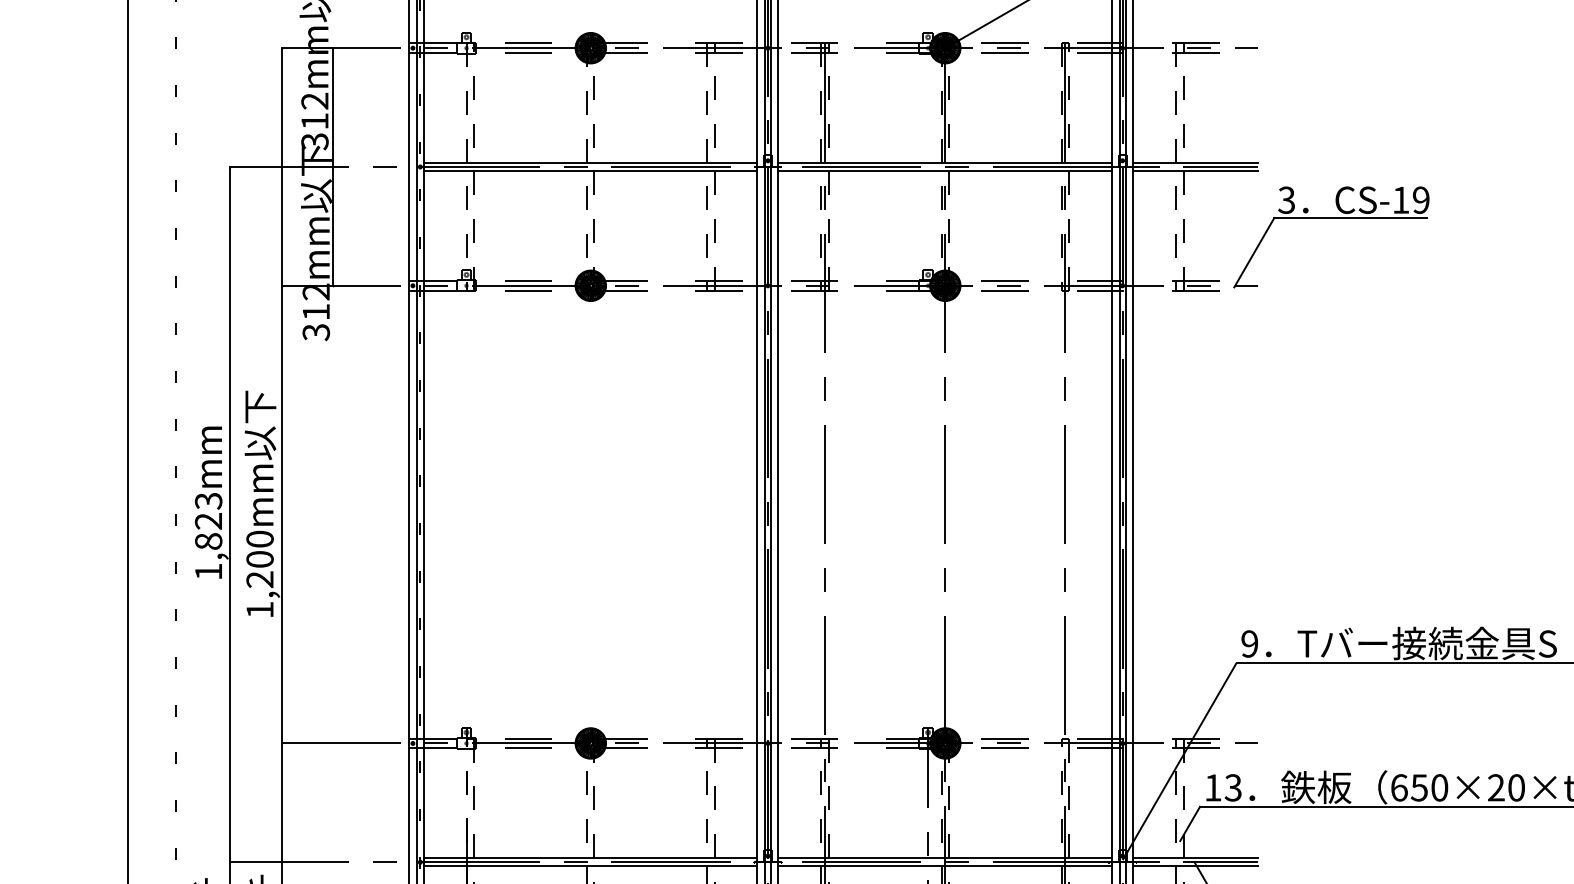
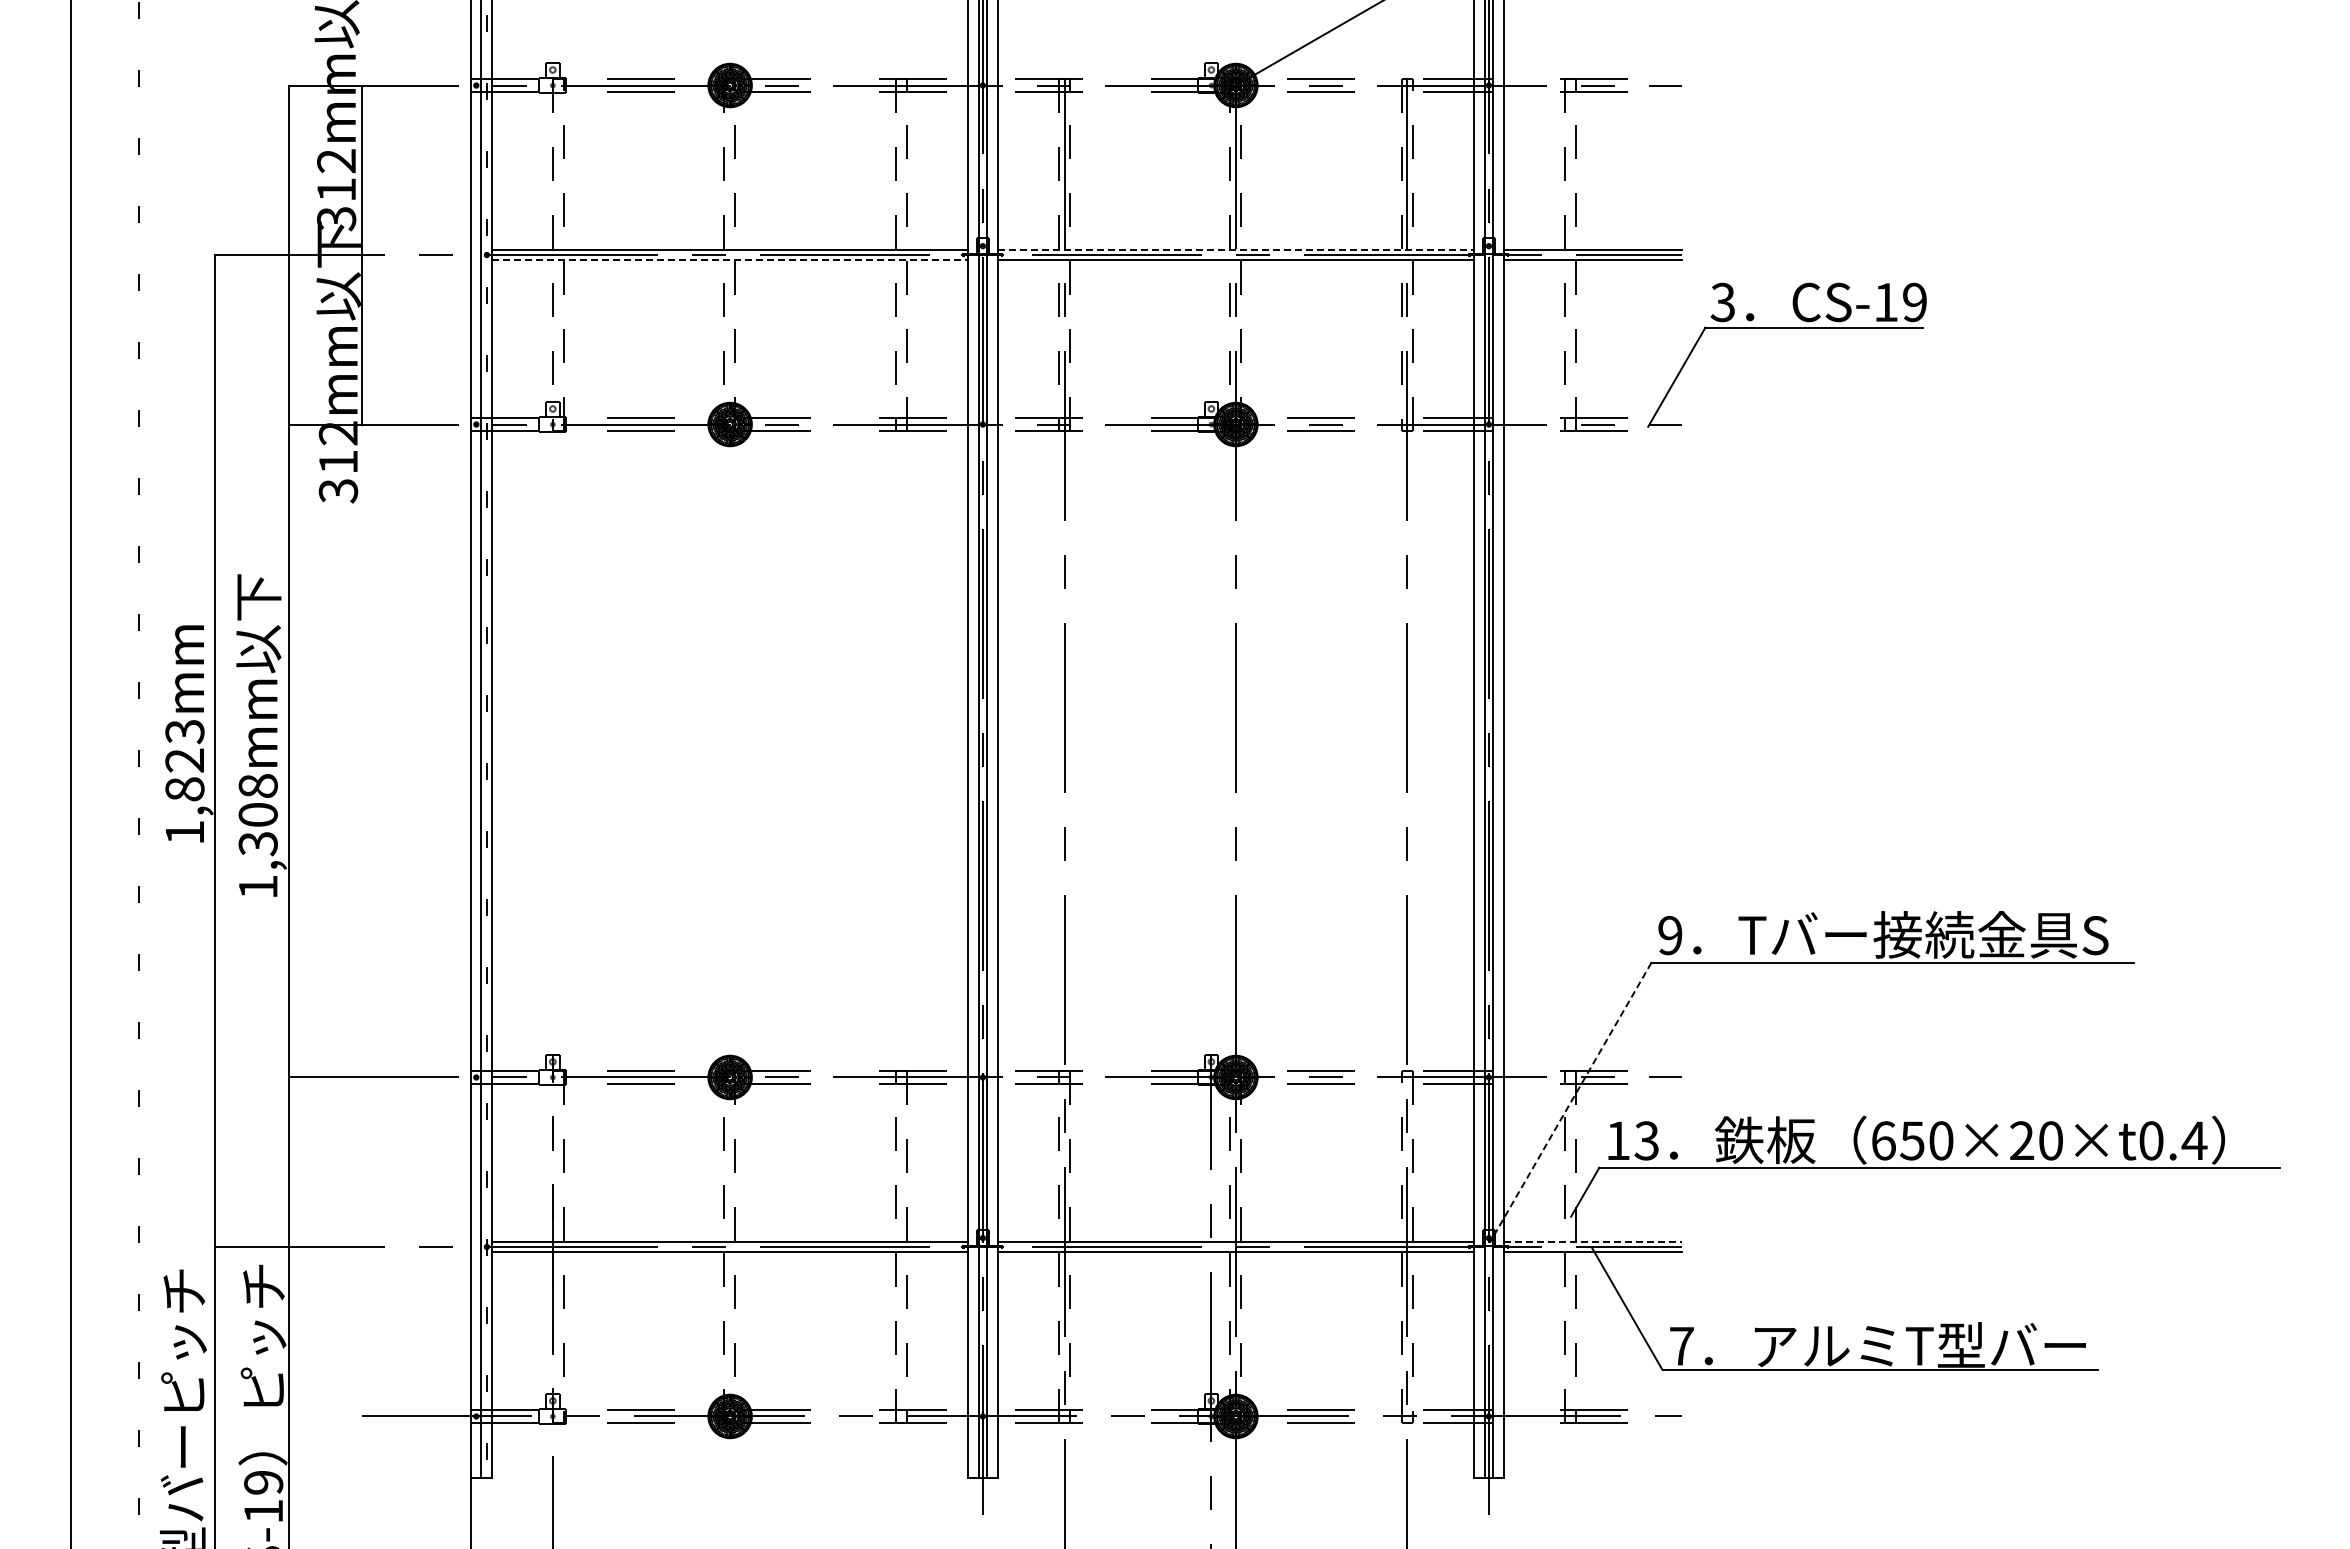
line: (945, 163) -> (1236, 249), solid -> dashed
line: (591, 170) -> (730, 260), solid -> dashed
text: (259, 559) -> (257, 815), 1,200mm -> 1,308mm
line: (1179, 761) -> (1570, 1102), solid -> dashed
line: (1195, 858) -> (1593, 1241), solid -> dashed

